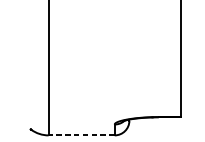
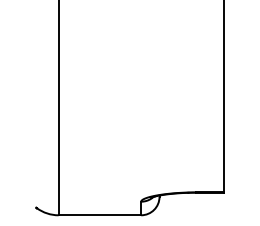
line: (81, 135) -> (99, 215), dashed -> solid

